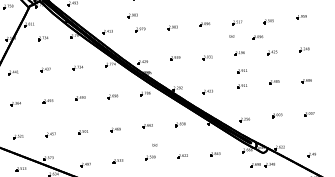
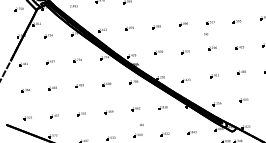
part: (132, 15) -> (123, 16), removed
part: (257, 37) -> (227, 35), removed
part: (241, 71) -> (214, 63), removed

